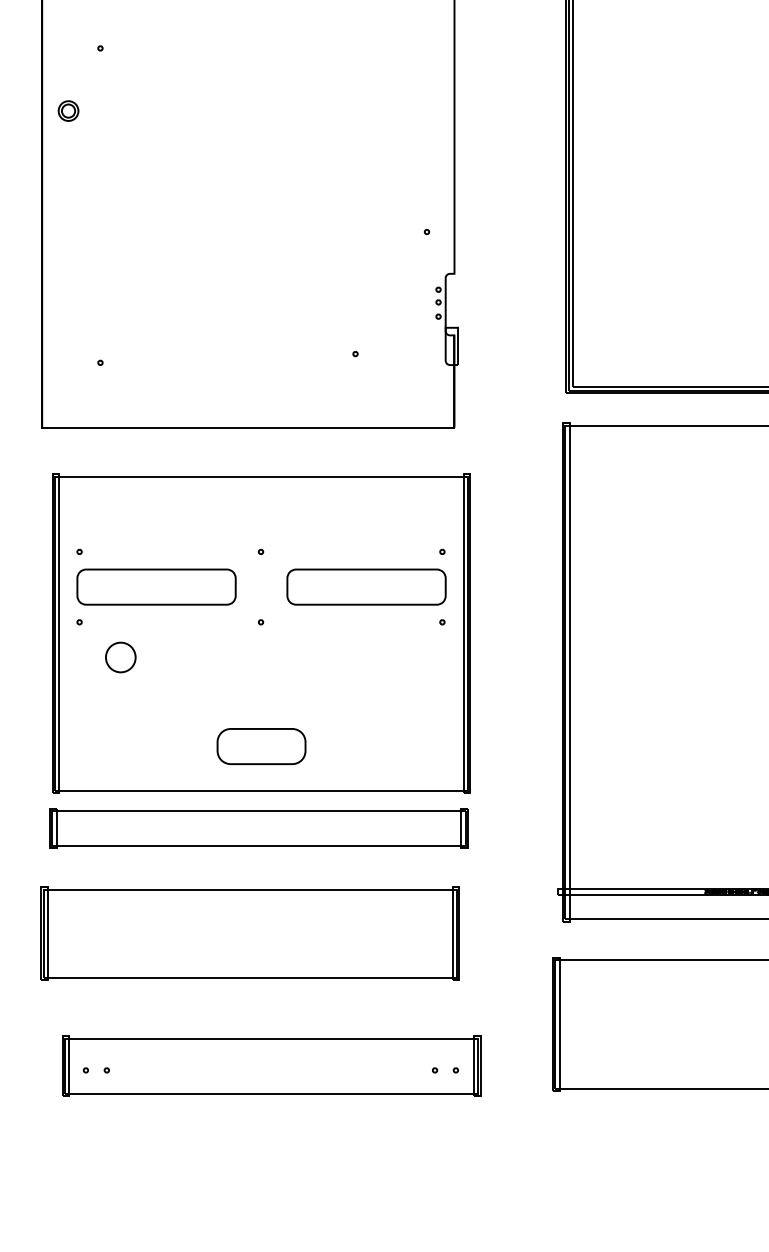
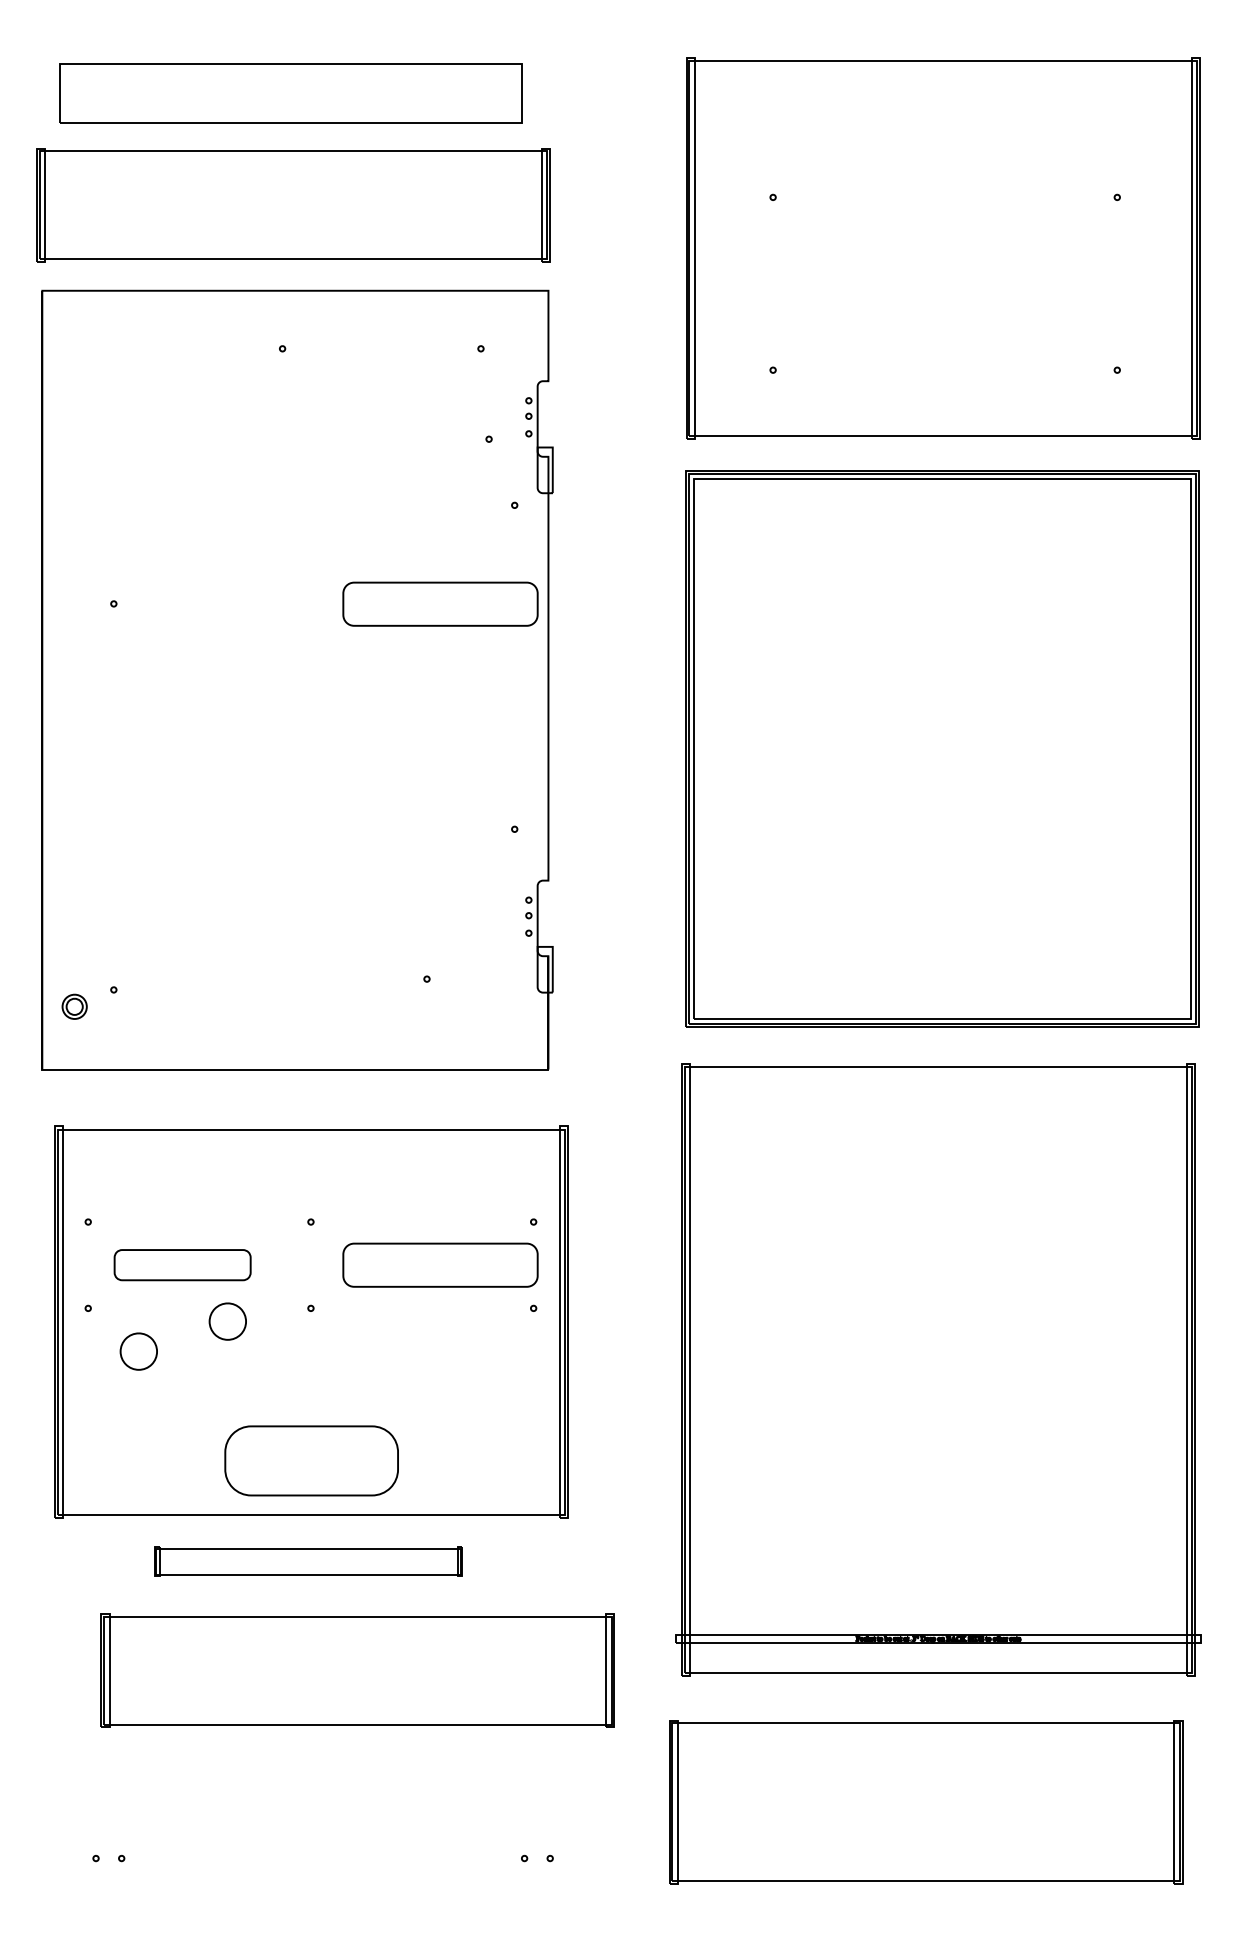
part: (366, 48) -> (440, 603), added
part: (68, 110) -> (74, 1006), moved
part: (156, 586) -> (182, 1264), size x0.7
part: (193, 632) -> (227, 1321), added
part: (261, 746) -> (311, 1460), size x1.6
part: (259, 828) -> (308, 1561), size x0.6
part: (250, 933) -> (357, 1670), moved
part: (272, 1066) -> (324, 1853), removed

